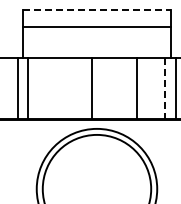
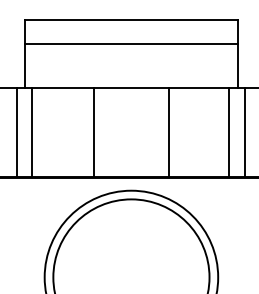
line: (96, 10) -> (130, 20), dashed -> solid
line: (91, 88) -> (93, 132), moved
line: (137, 88) -> (169, 132), moved
line: (165, 88) -> (230, 132), dashed -> solid

